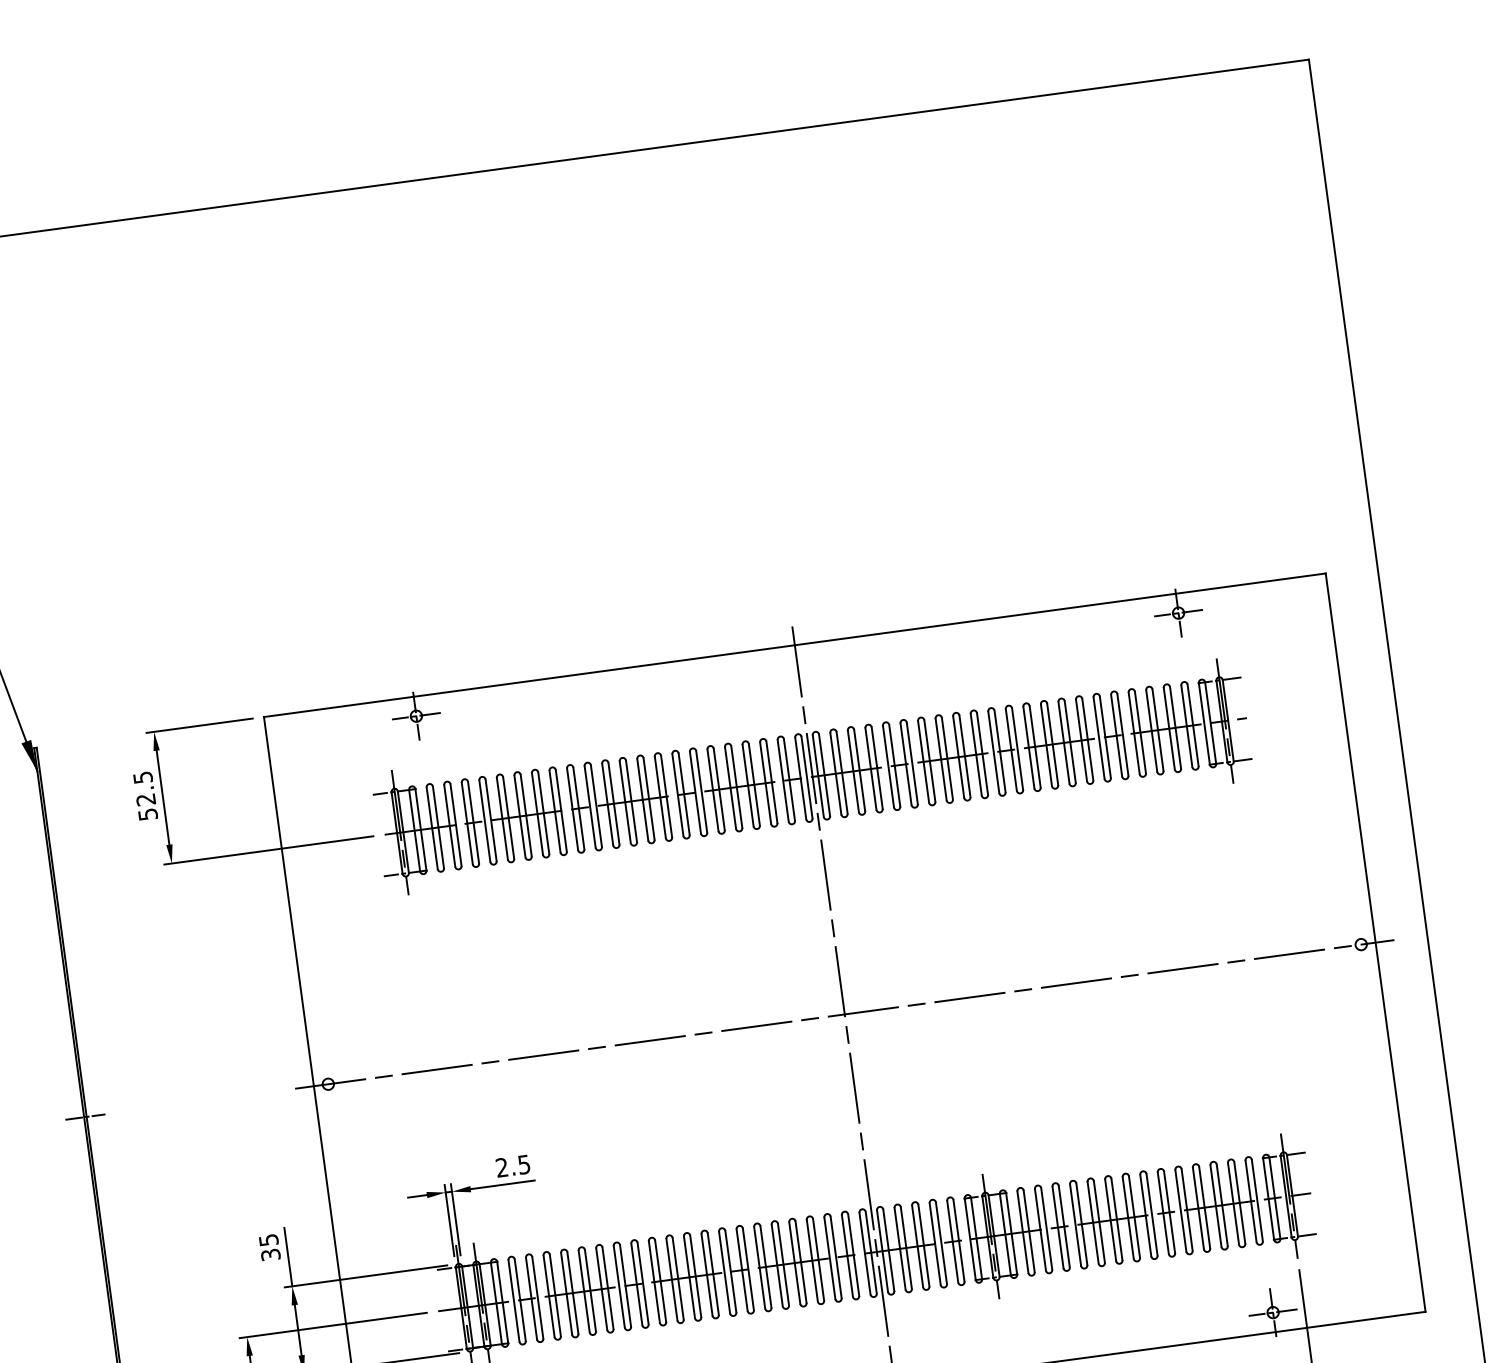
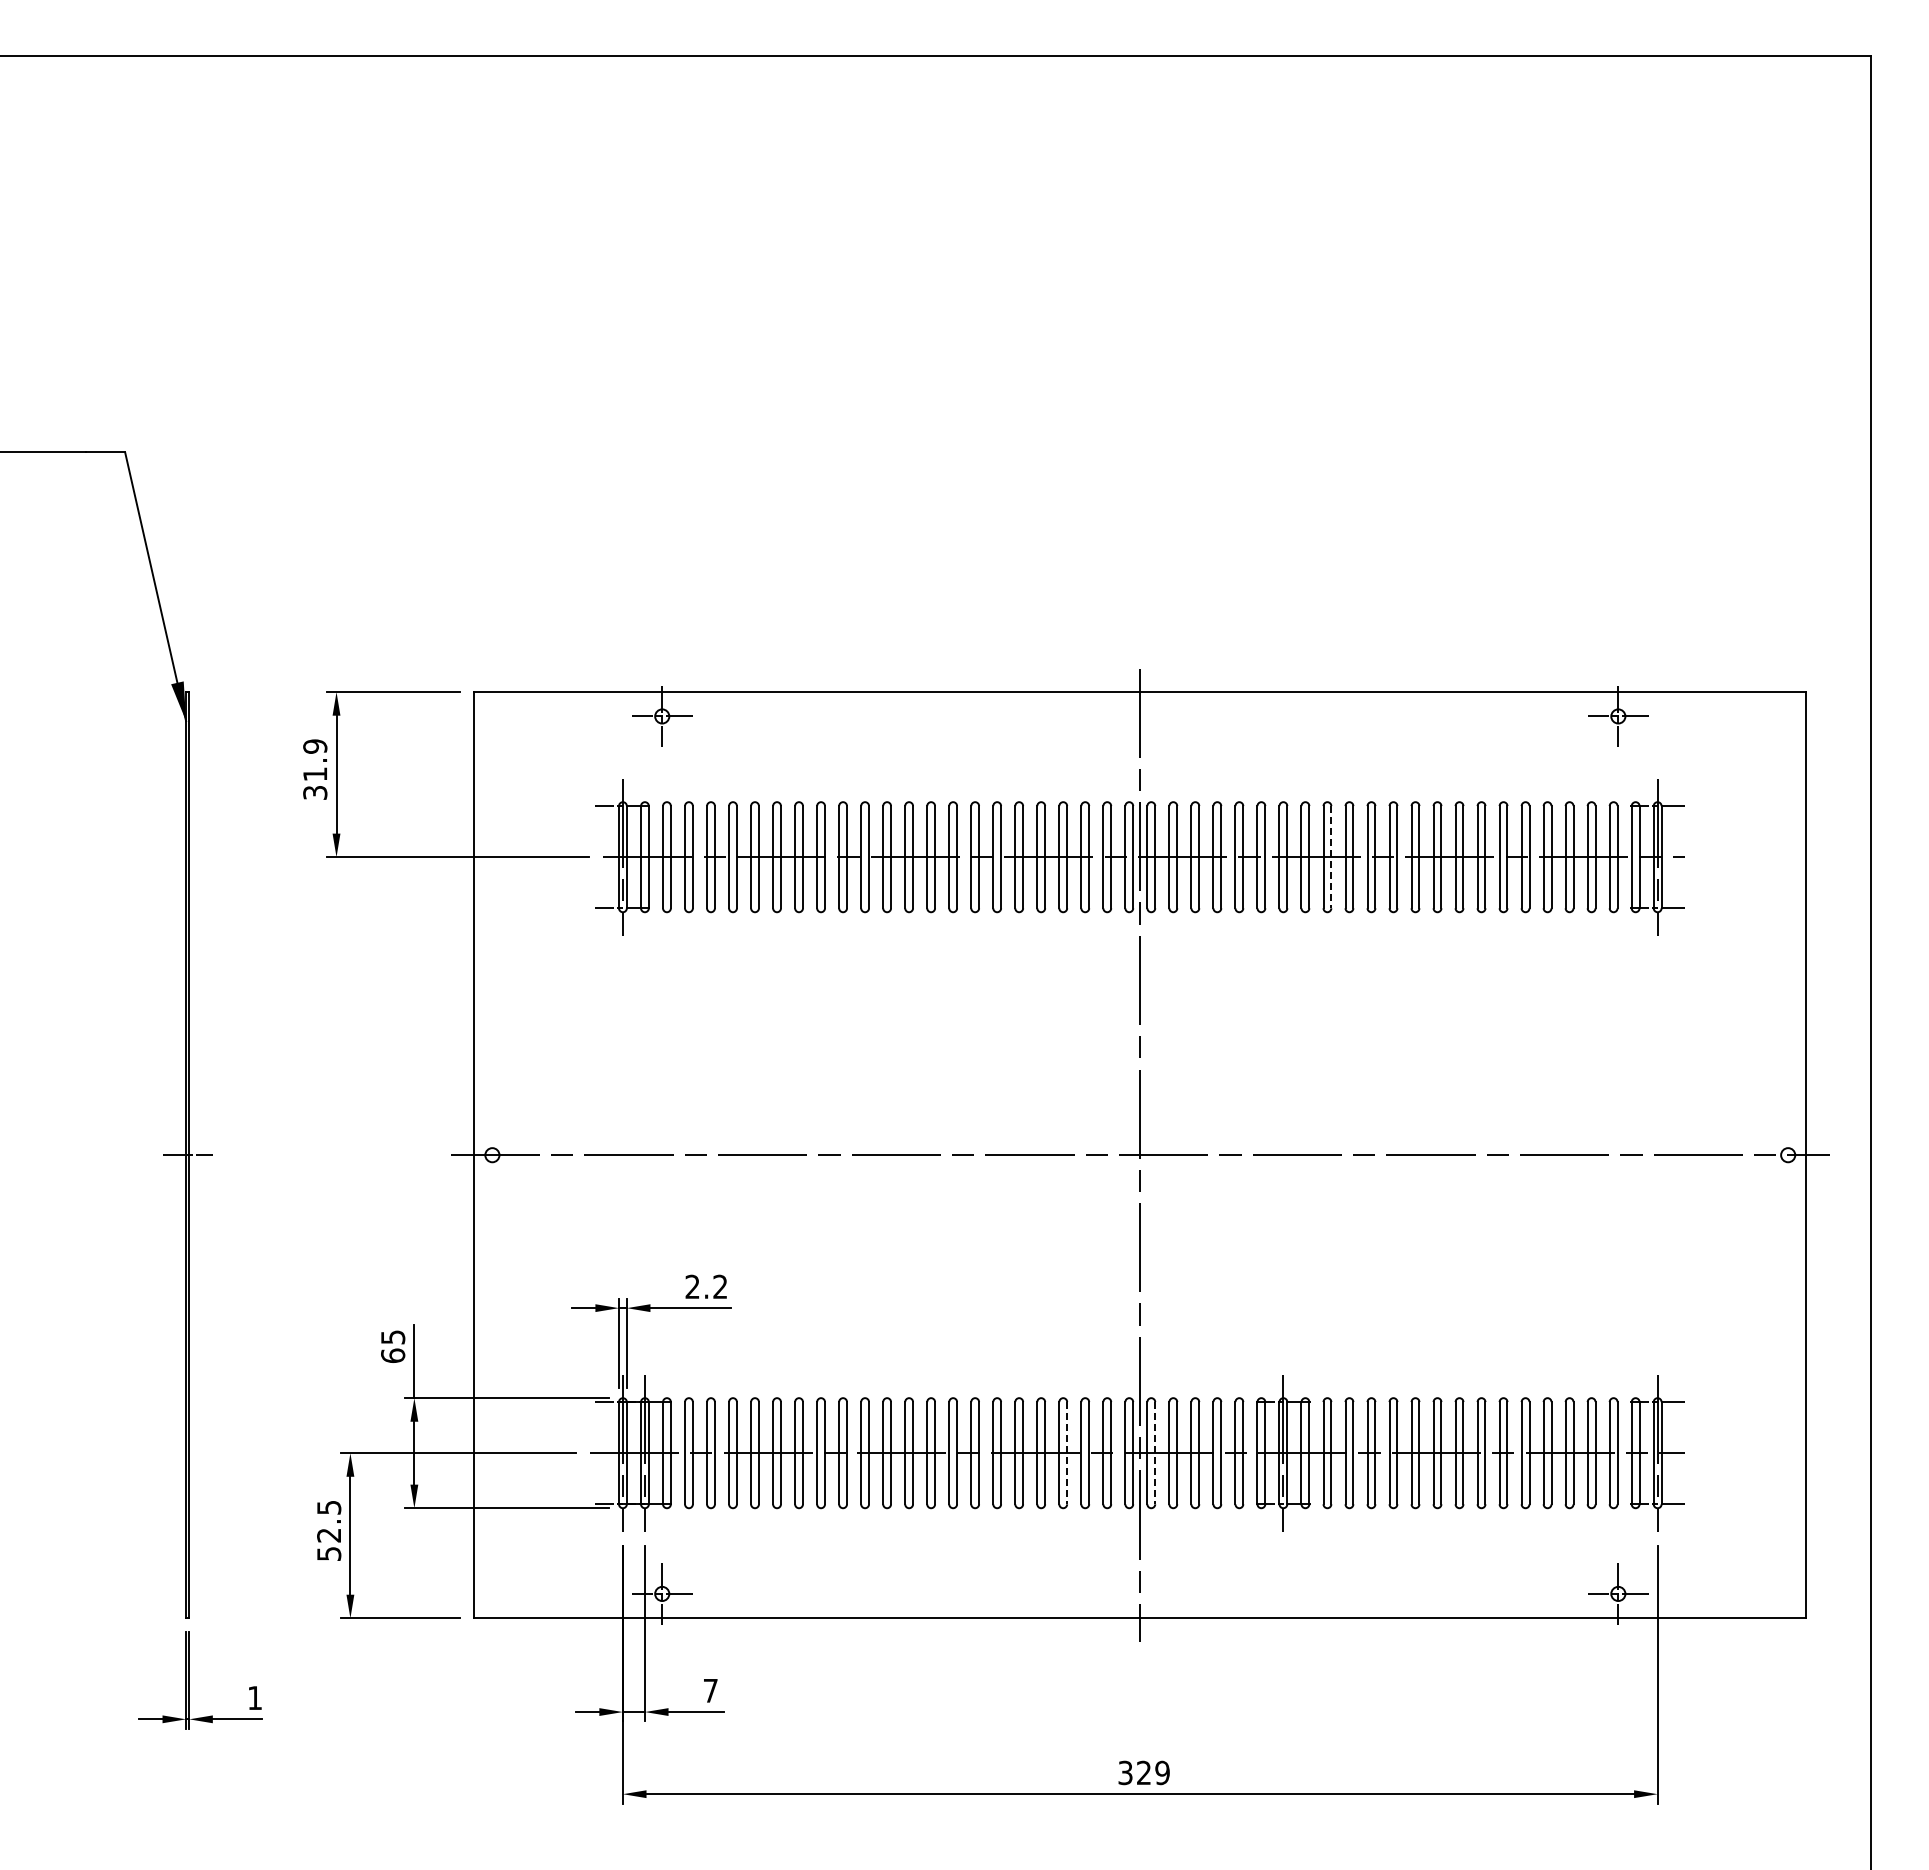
line: (965, 756) -> (1331, 857), solid -> dashed
text: (145, 795) -> (315, 769), 52.5 -> 31.9
text: (524, 1164) -> (720, 1286), 2.5 -> 2.2
line: (889, 1250) -> (1155, 1453), solid -> dashed
text: (271, 1254) -> (393, 1355), 35 -> 65
line: (818, 1260) -> (1067, 1453), solid -> dashed

